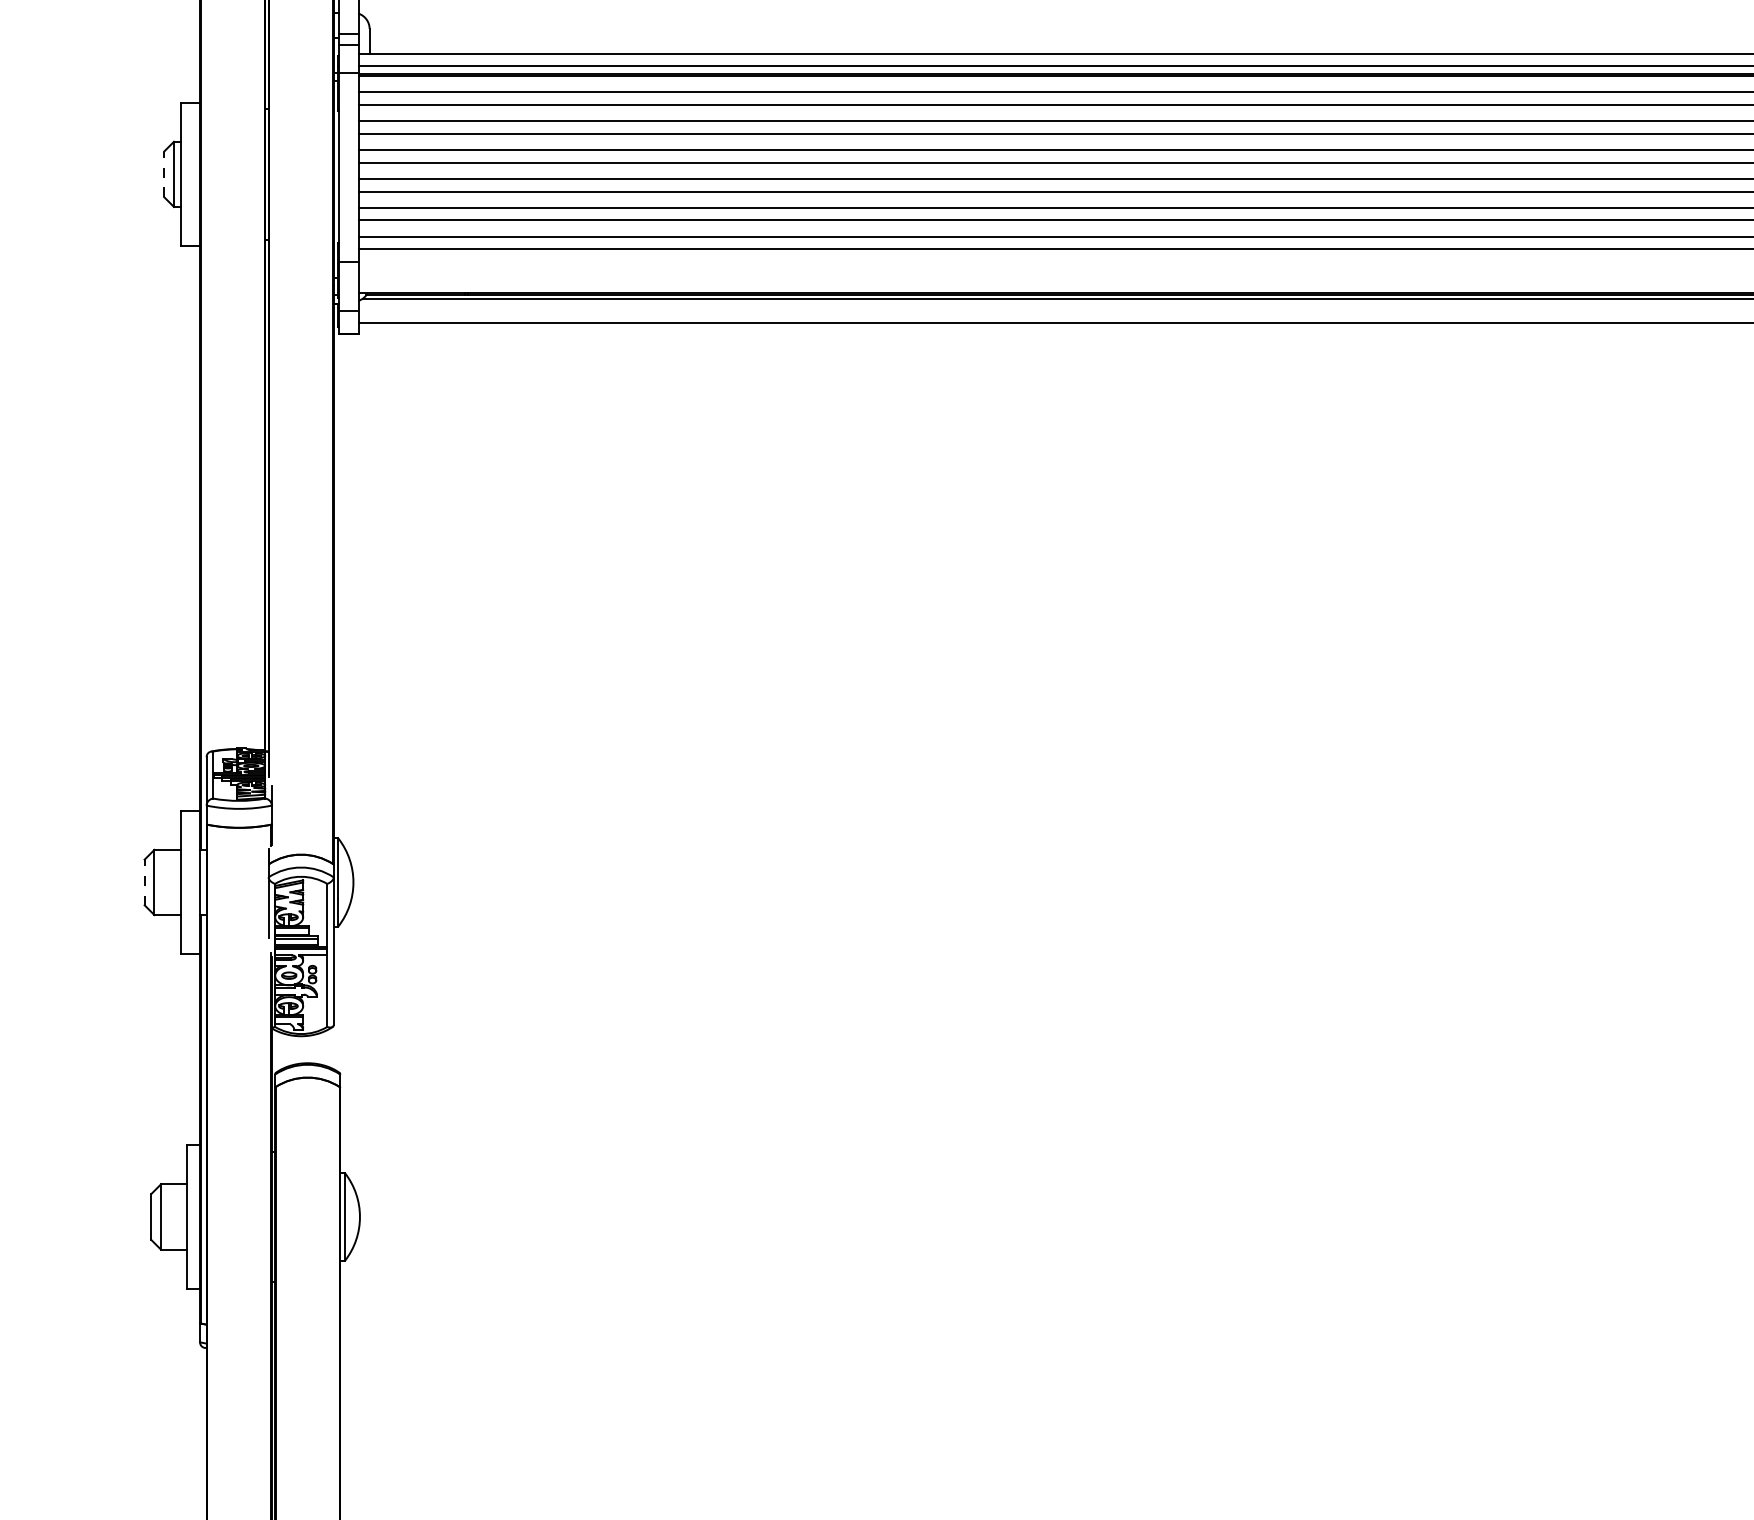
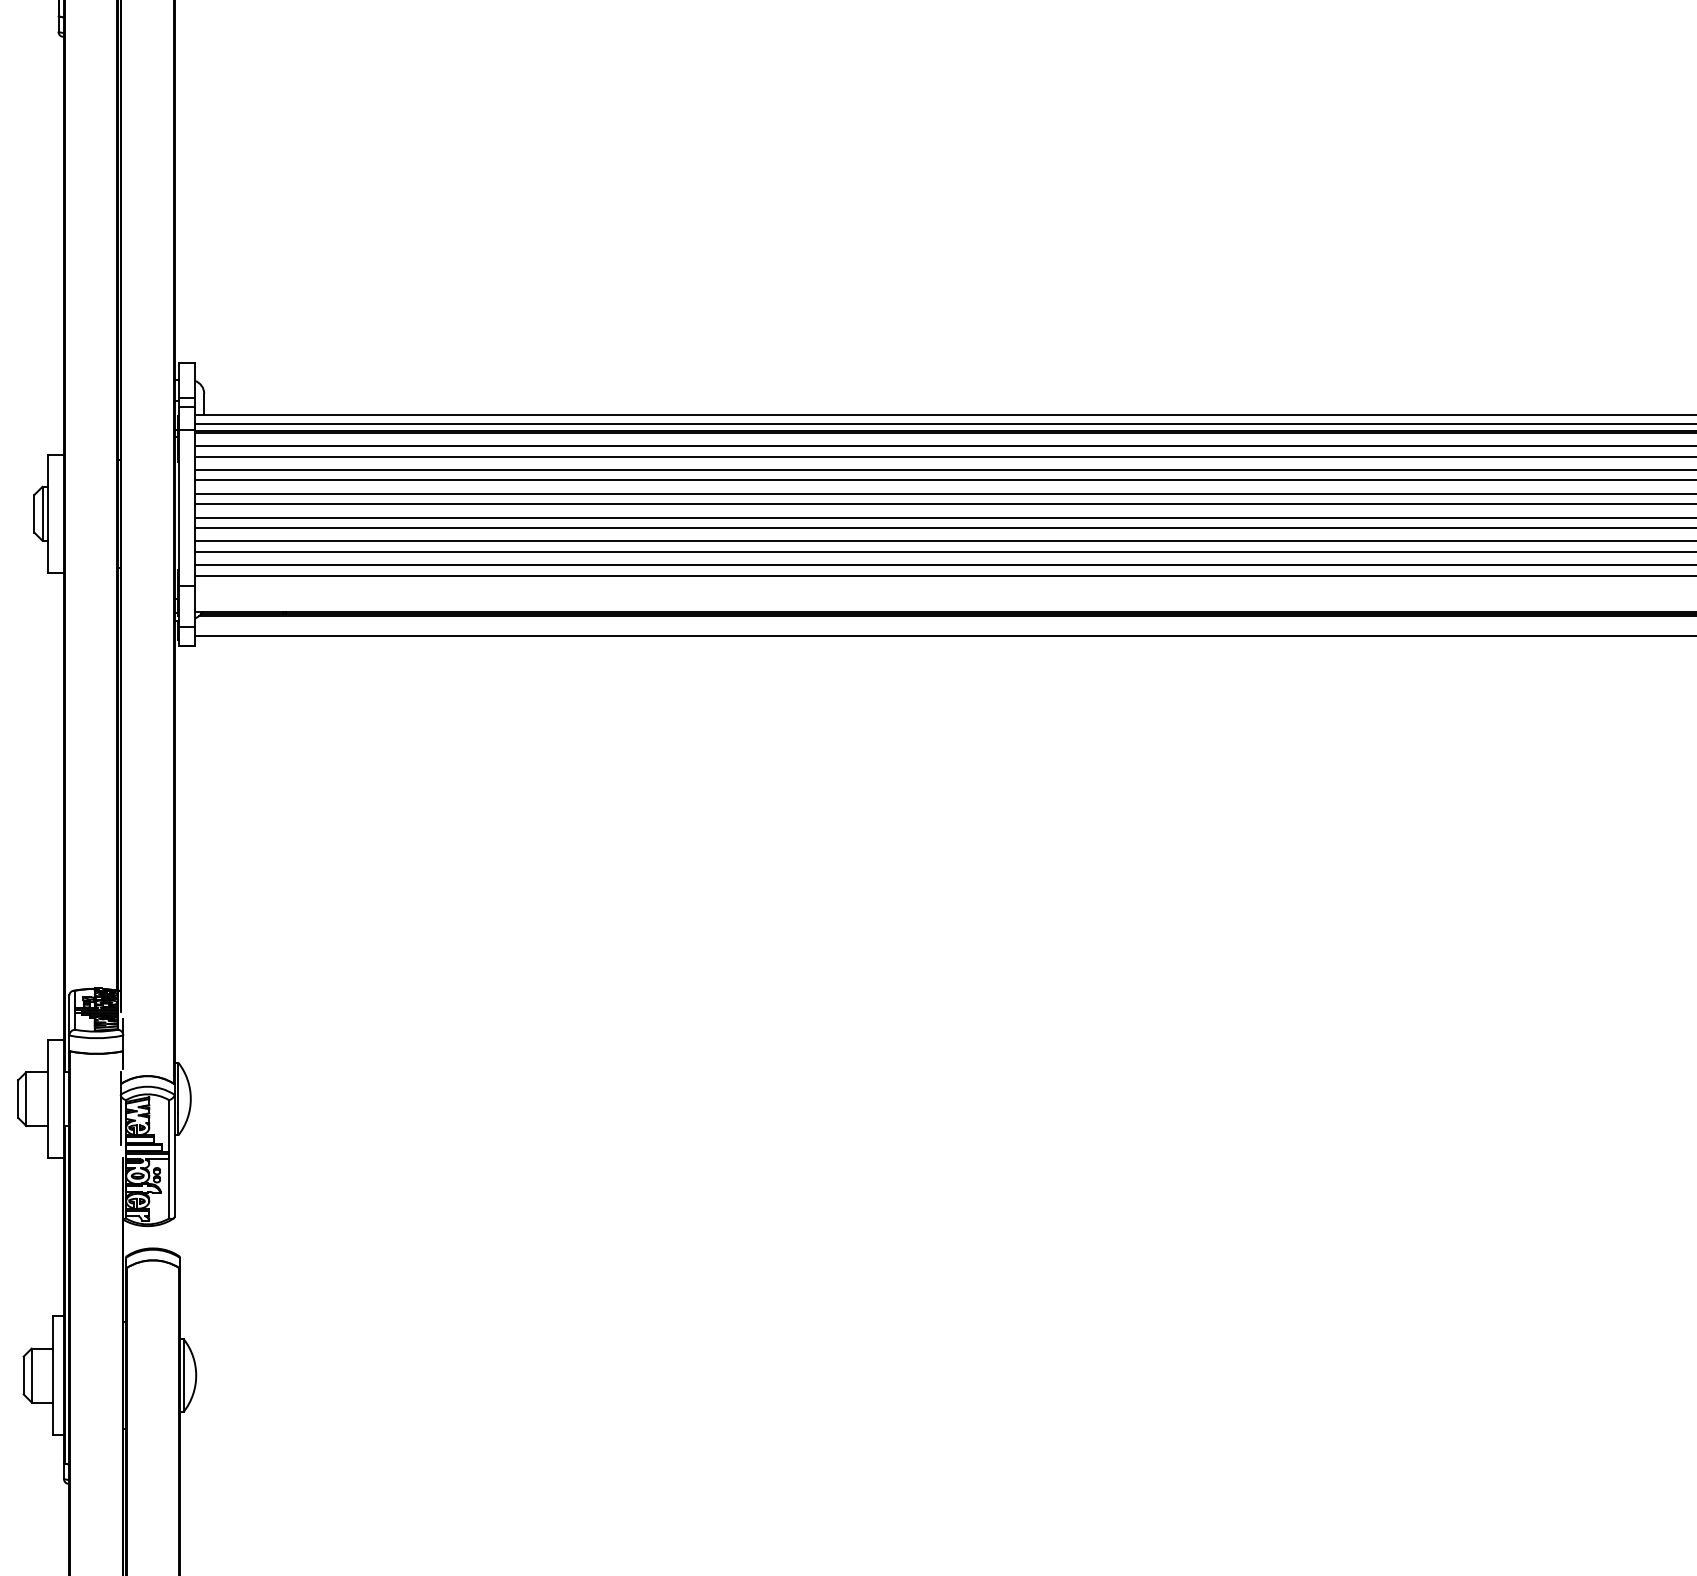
line: (164, 174) -> (34, 513), dashed -> solid
line: (144, 883) -> (18, 1099), dashed -> solid

